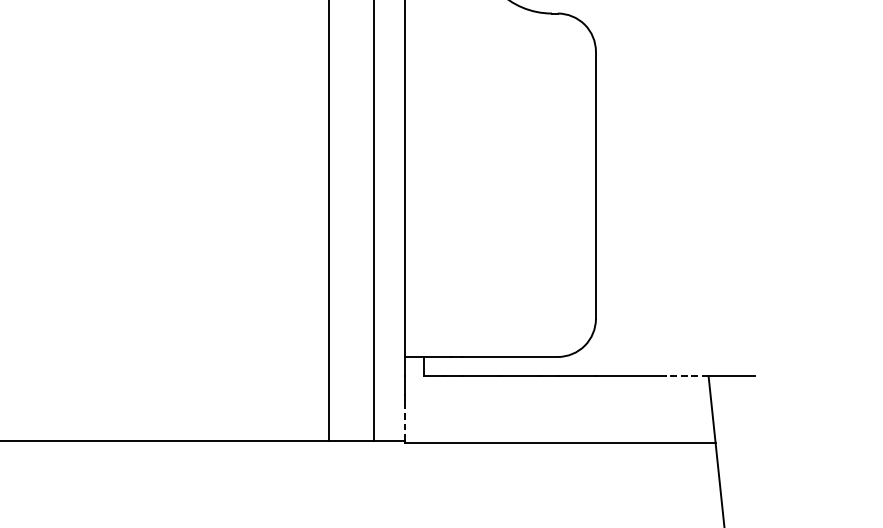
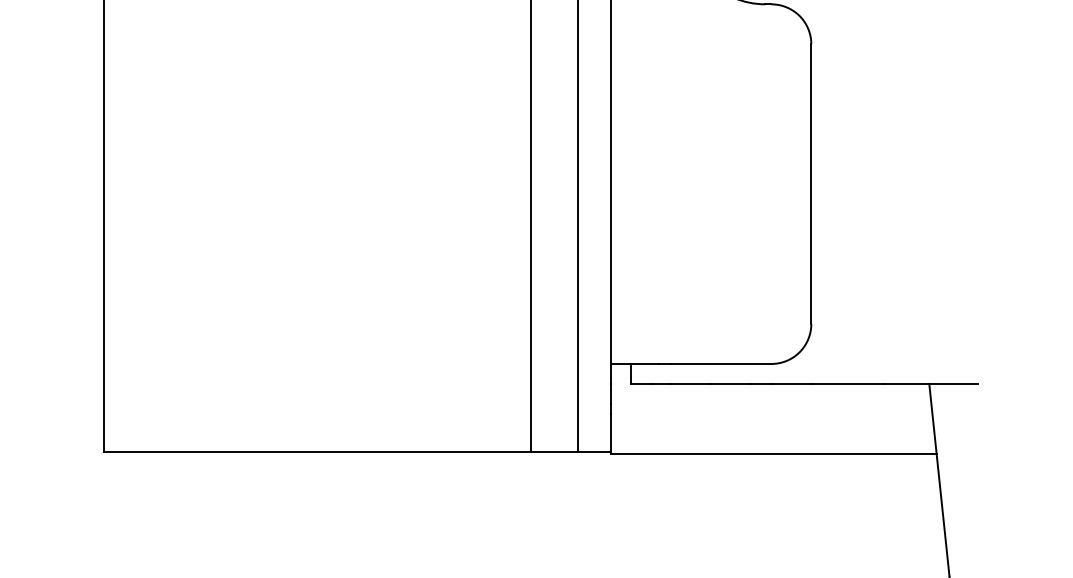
line: (686, 375) -> (906, 383), dashed -> solid
line: (405, 422) -> (611, 432), dashed -> solid

